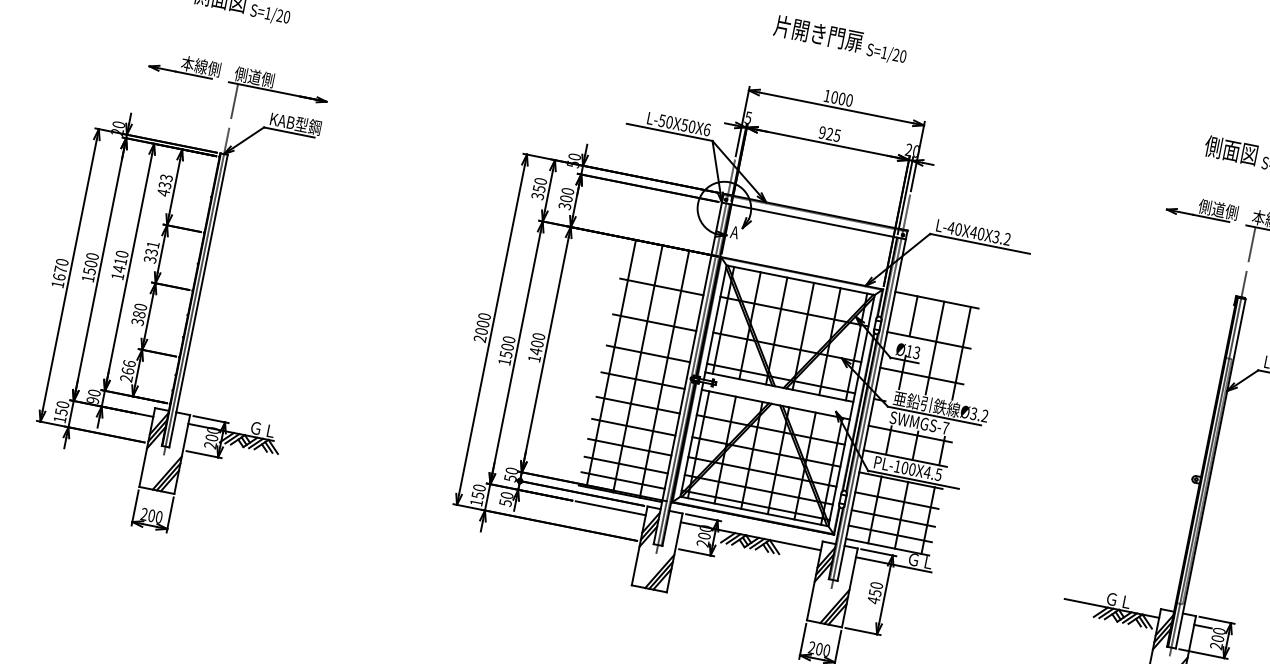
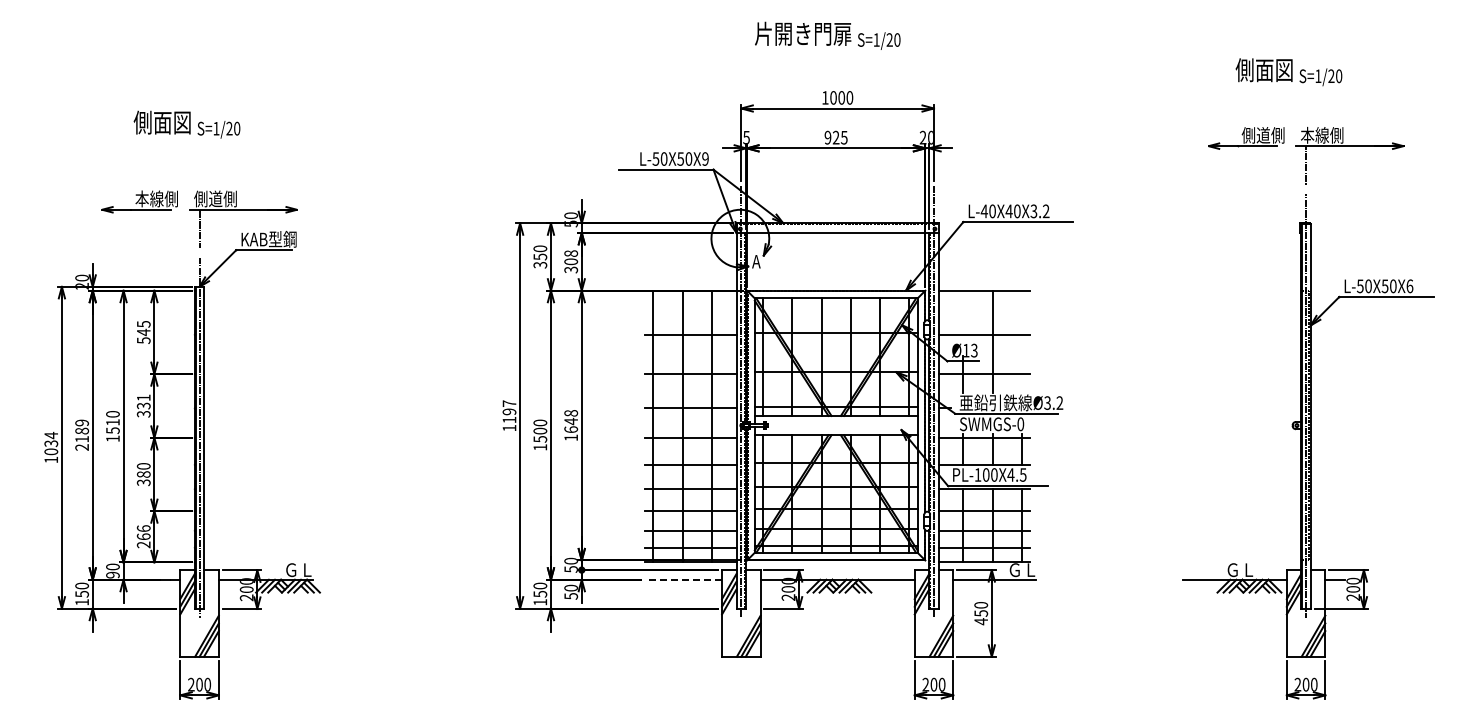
text: (707, 129) -> (705, 158), L-50X50X6 -> L-50X50X9
text: (164, 185) -> (143, 332), 433 -> 545
text: (568, 191) -> (571, 253), 300 -> 308
text: (90, 267) -> (82, 434), 1500 -> 2189
text: (118, 268) -> (112, 430), 1410 -> 1510
text: (61, 269) -> (51, 443), 1670 -> 1034
line: (913, 316) -> (963, 312), removed
text: (482, 327) -> (509, 415), 2000 -> 1197
text: (537, 344) -> (571, 421), 1400 -> 1648
line: (961, 353) -> (1021, 341), removed
text: (945, 428) -> (1020, 424), SWMGS-7 -> SWMGS-0
line: (610, 508) -> (683, 579), solid -> dashed

